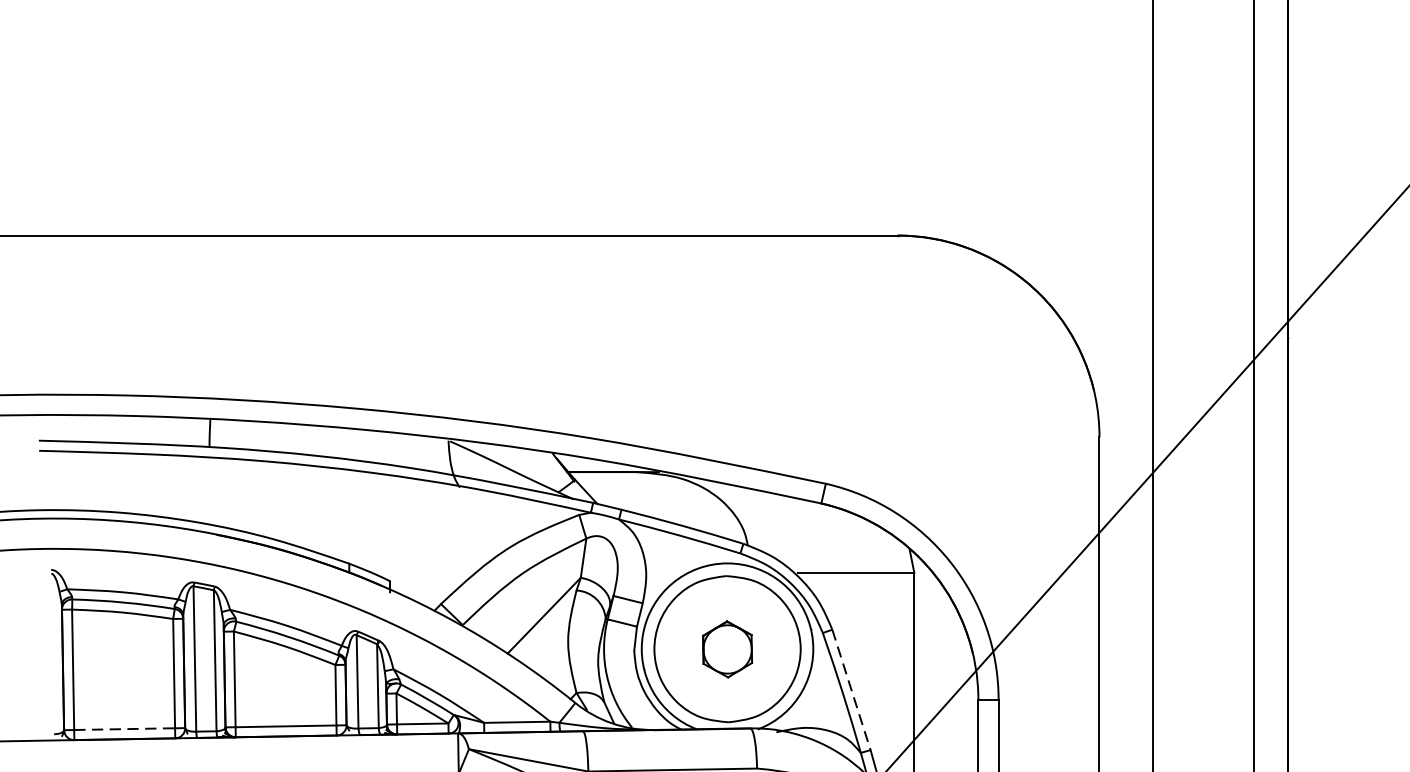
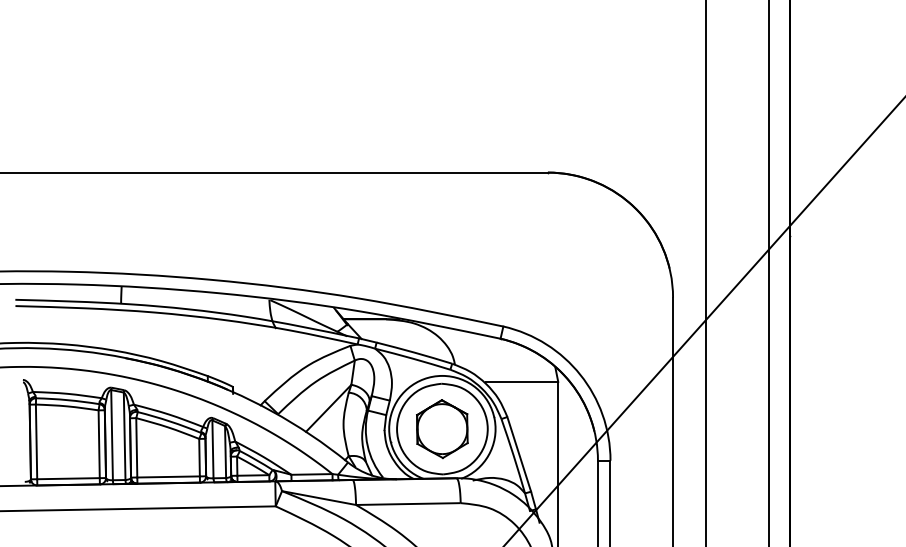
part: (727, 649) -> (442, 429), size x1.67
line: (851, 690) -> (519, 454), dashed -> solid
line: (124, 728) -> (68, 478), dashed -> solid

